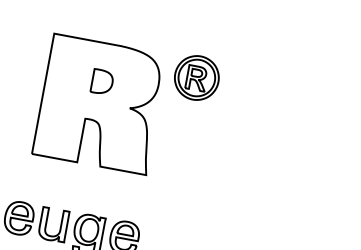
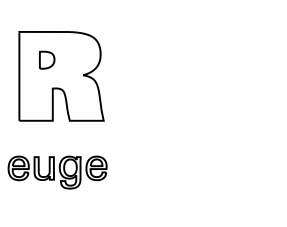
part: (196, 77) -> (126, 44), removed
part: (103, 81) -> (47, 59), moved

